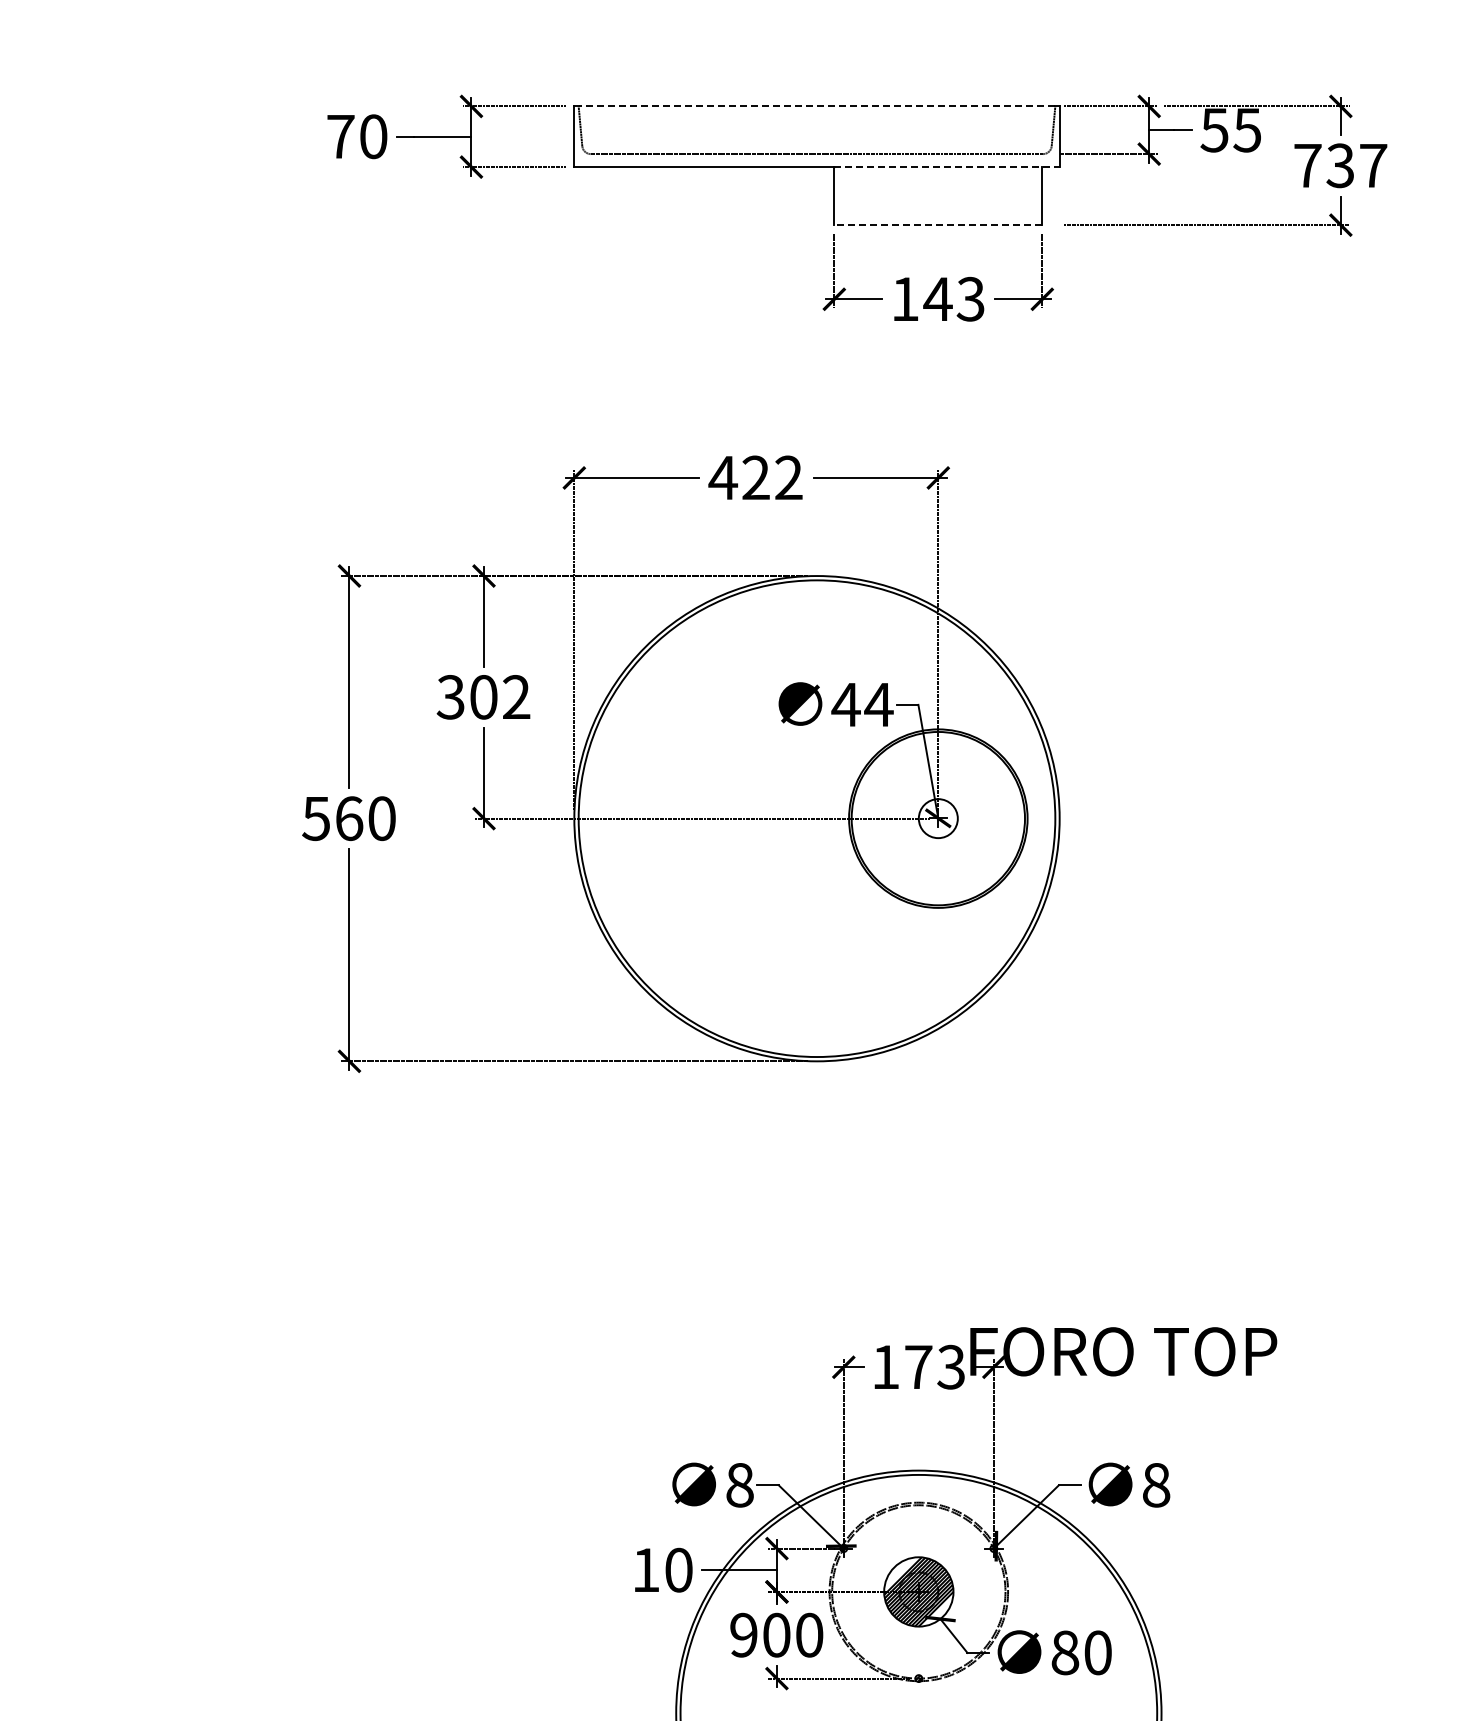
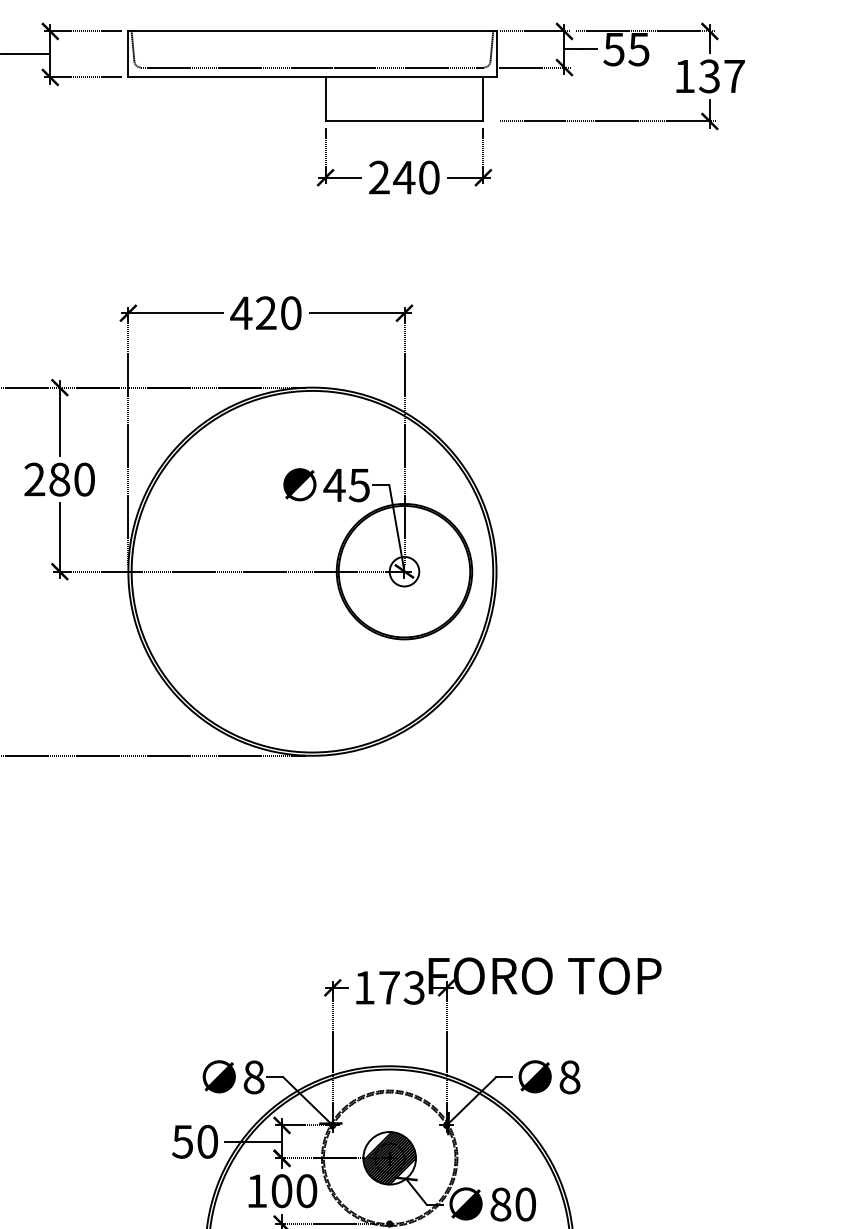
line: (816, 106) -> (312, 31), dashed -> solid
text: (1307, 165) -> (684, 76), 737 -> 137
line: (947, 167) -> (411, 77), dashed -> solid
line: (938, 225) -> (404, 121), dashed -> solid
text: (937, 298) -> (403, 177), 143 -> 240
text: (788, 477) -> (290, 312), 422 -> 420
text: (483, 697) -> (59, 479), 302 -> 280
text: (878, 705) -> (359, 485), 44 -> 45
text: (645, 1570) -> (182, 1142), 10 -> 50
text: (743, 1634) -> (256, 1190), 900 -> 100

